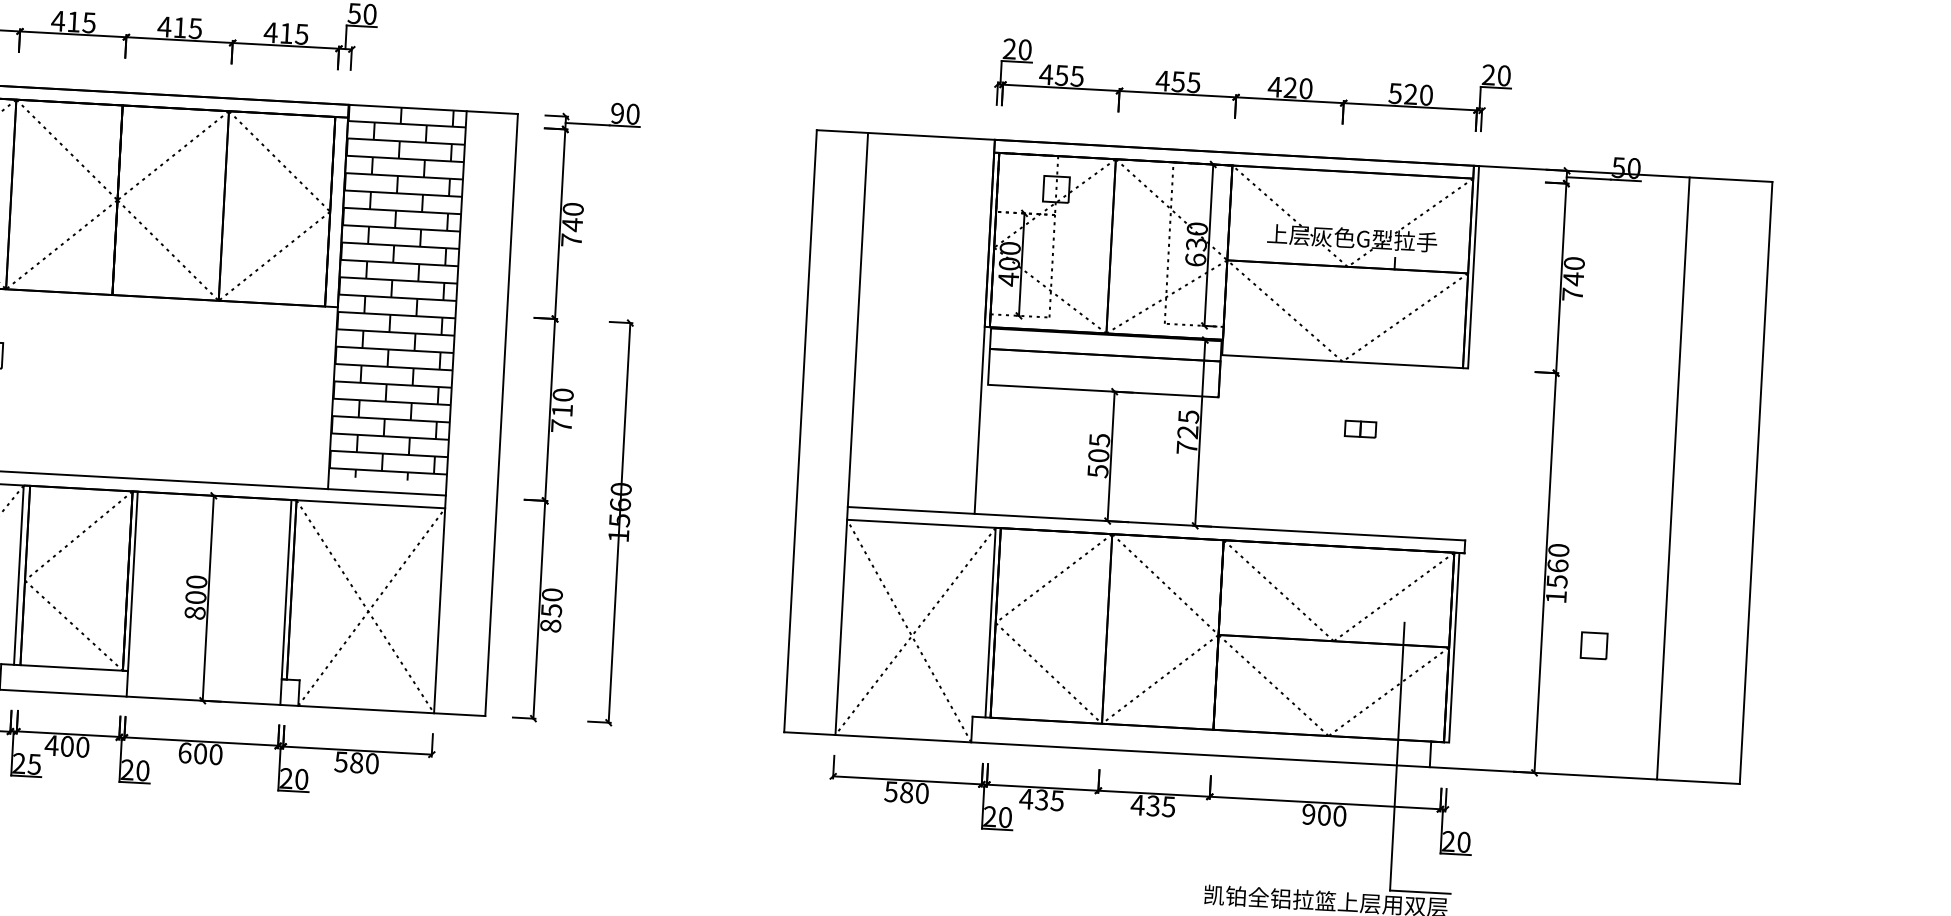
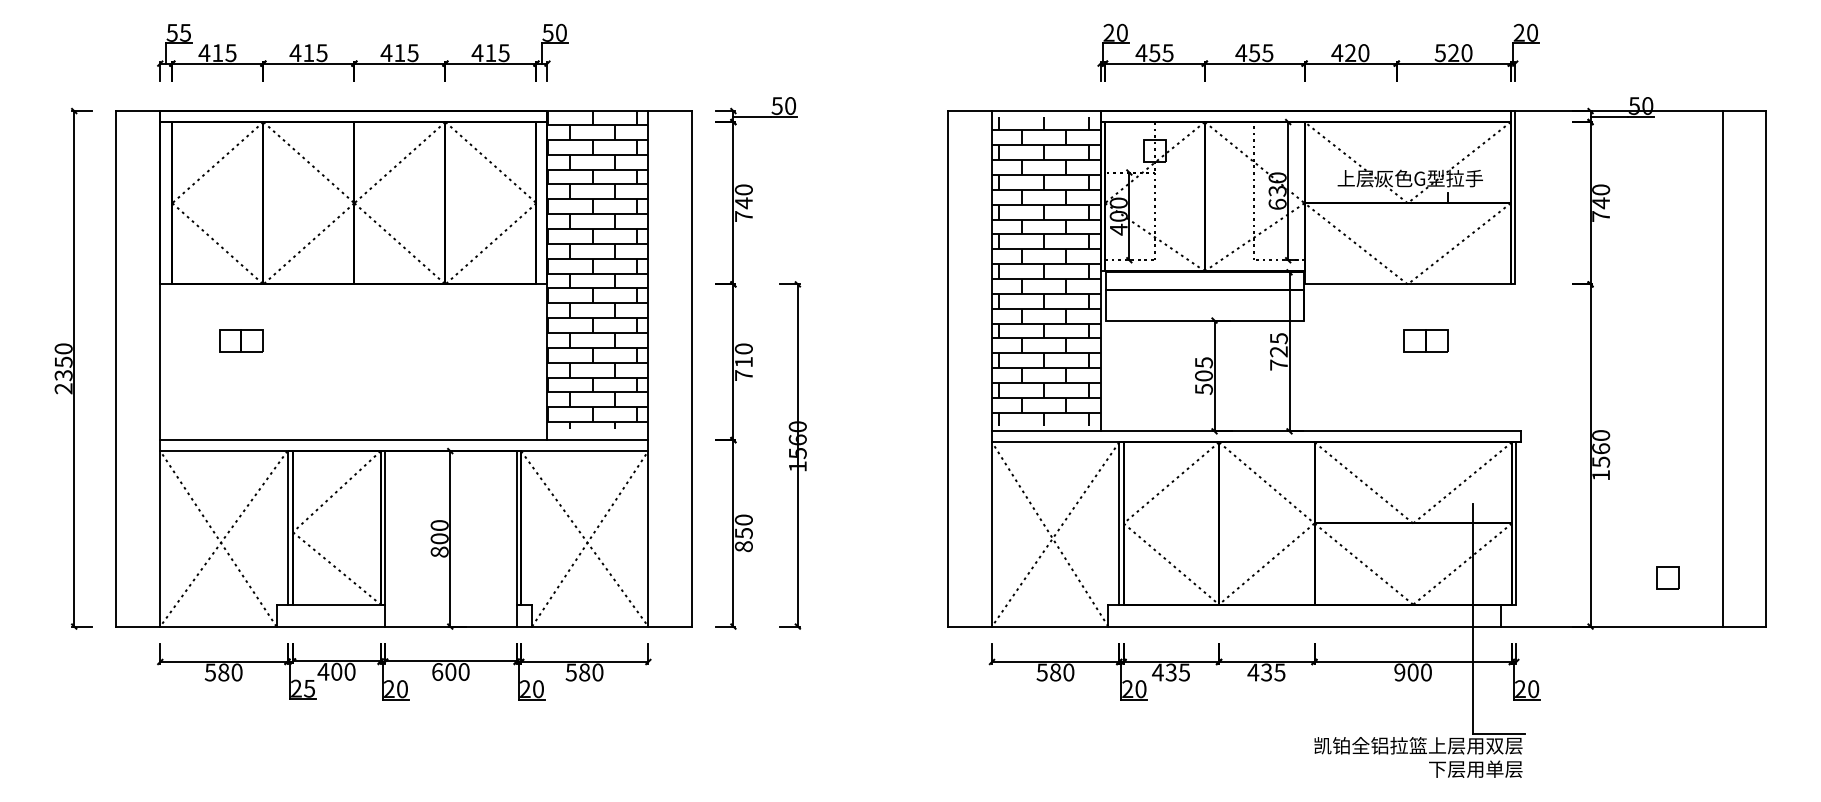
text: (616, 112) -> (776, 105), 90 -> 50
hatch: (921, 322) -> (1046, 270), added
part: (1359, 428) -> (1425, 340), size x1.67
line: (1673, 478) -> (1722, 368), moved
part: (1594, 644) -> (1667, 577), moved

